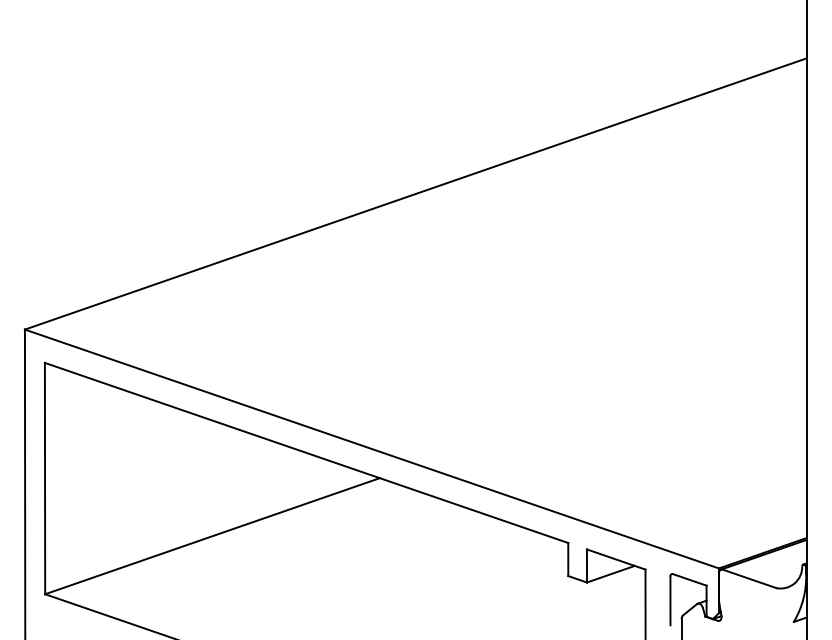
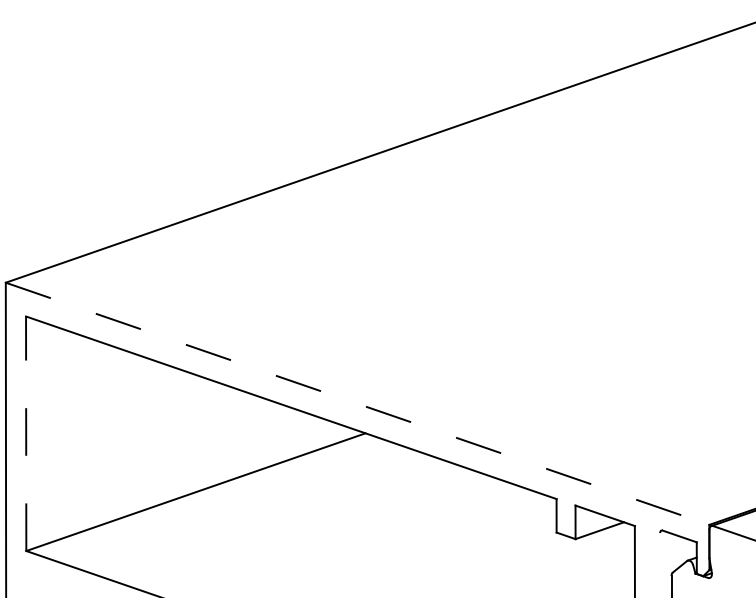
line: (372, 449) -> (358, 404), solid -> dashed
line: (45, 478) -> (26, 433), solid -> dashed
line: (670, 600) -> (660, 557), removed

